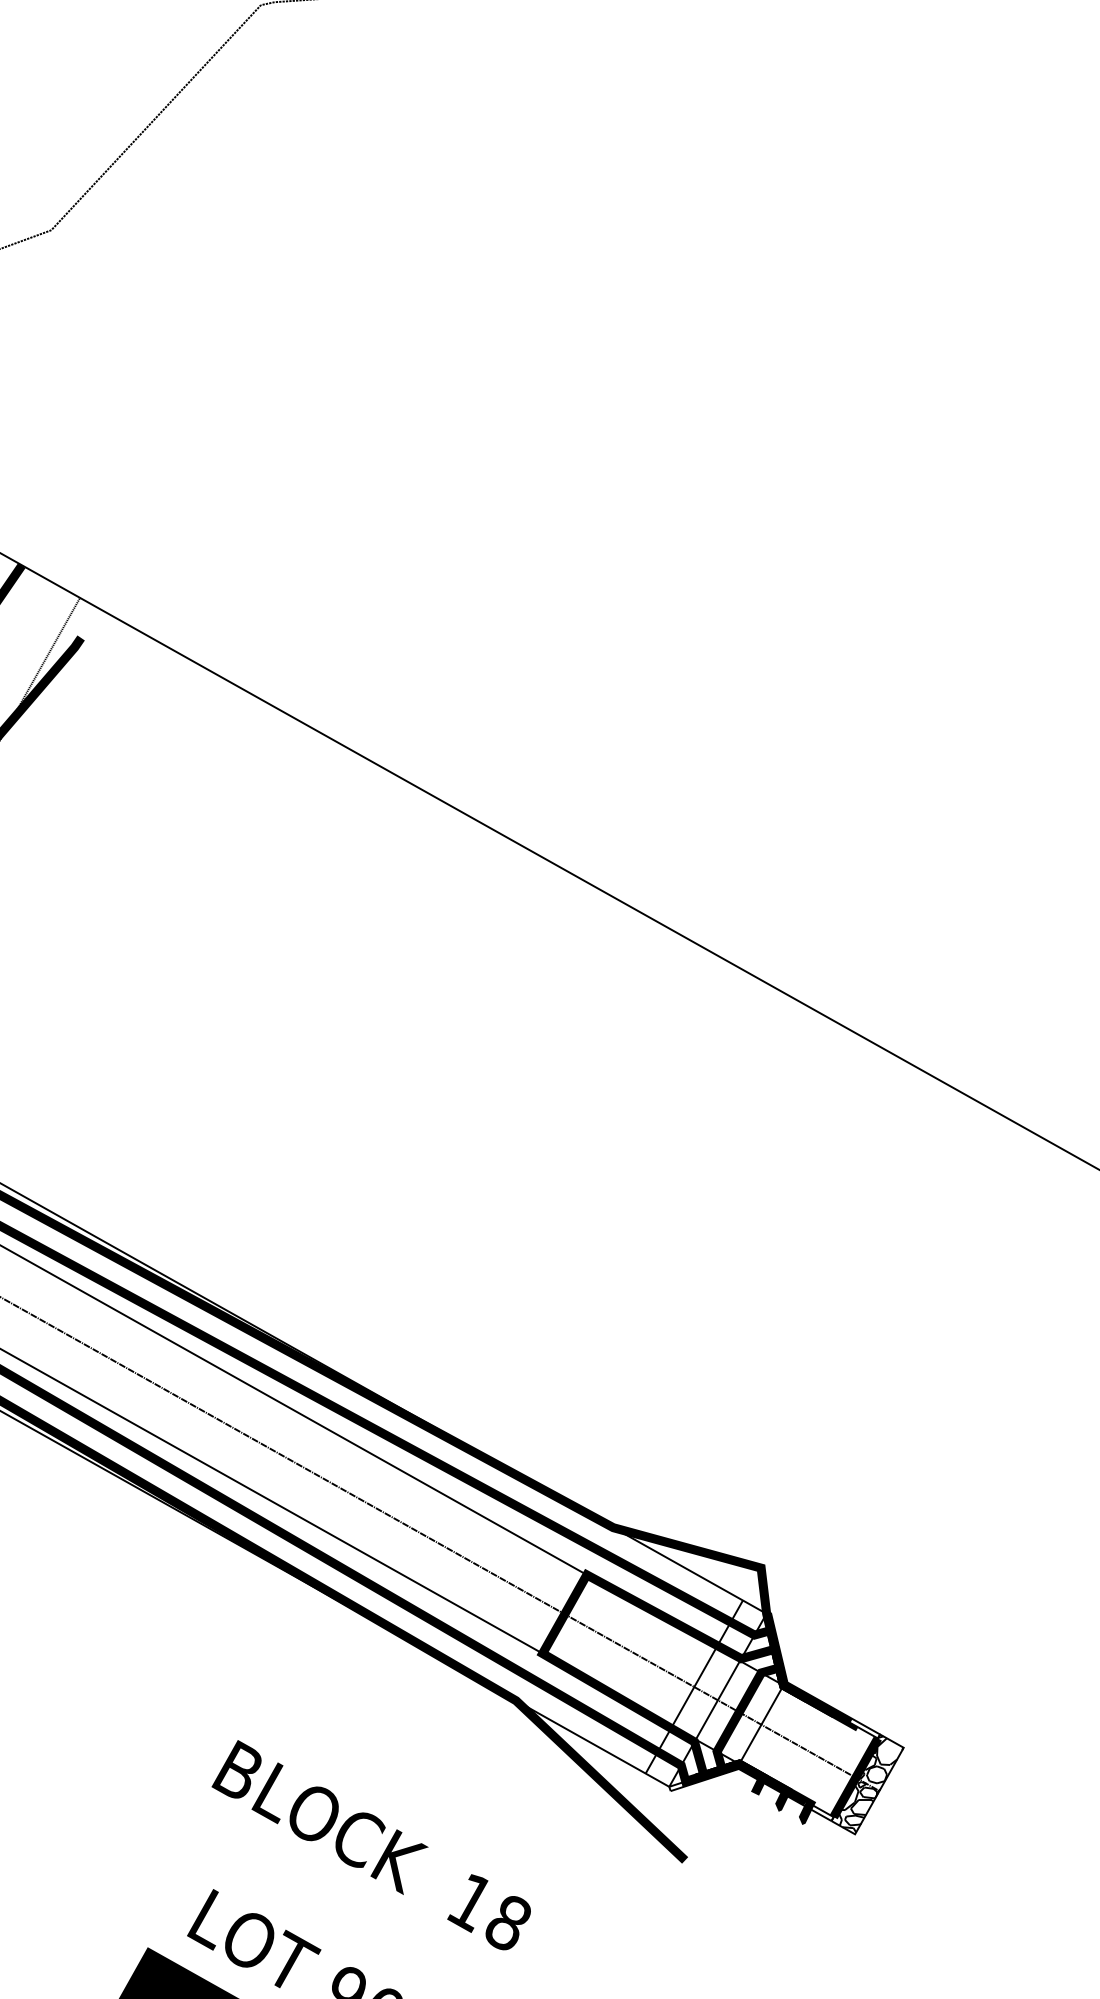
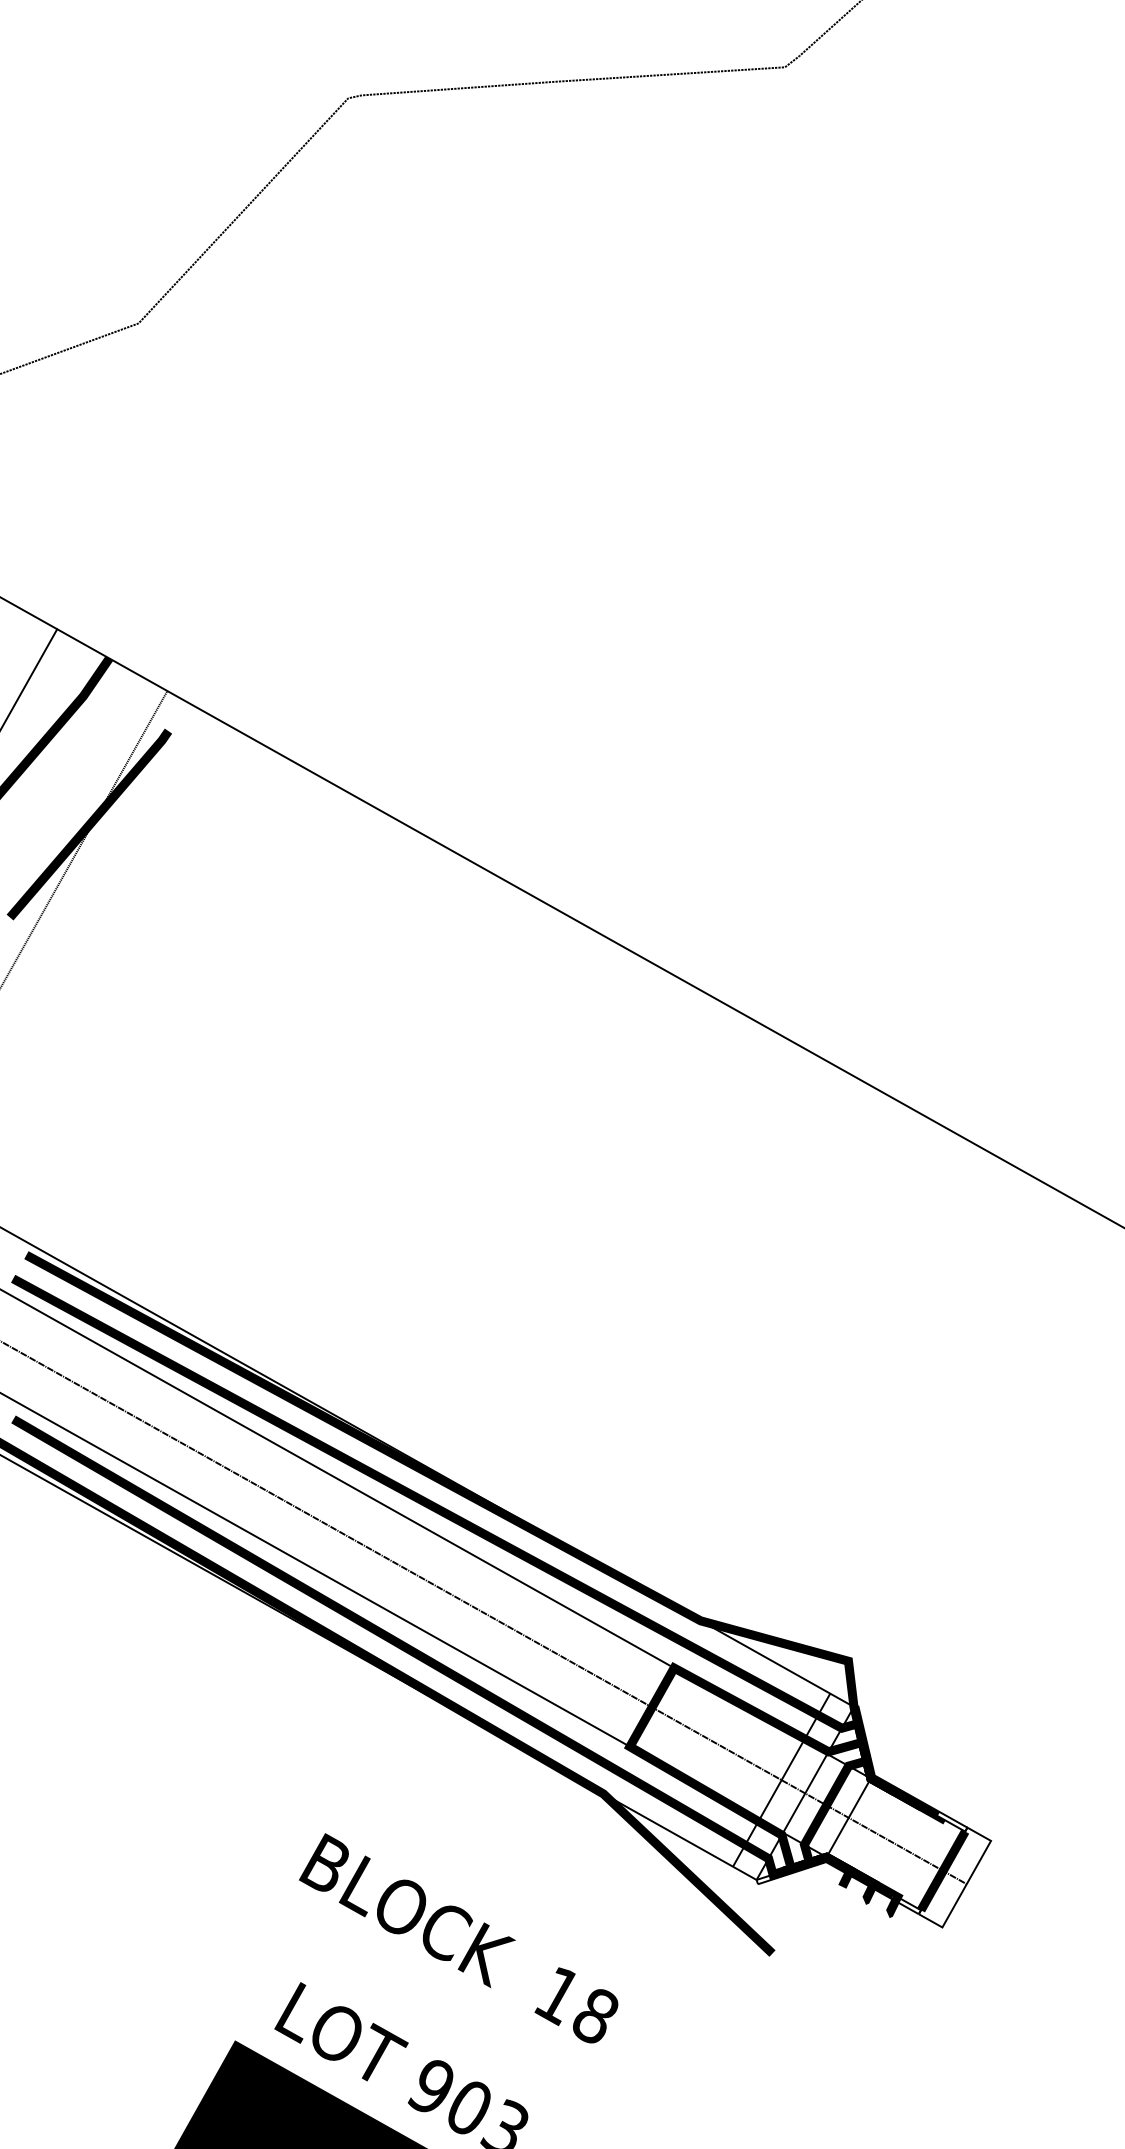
hatch: (869, 1784) -> (956, 1877), removed

